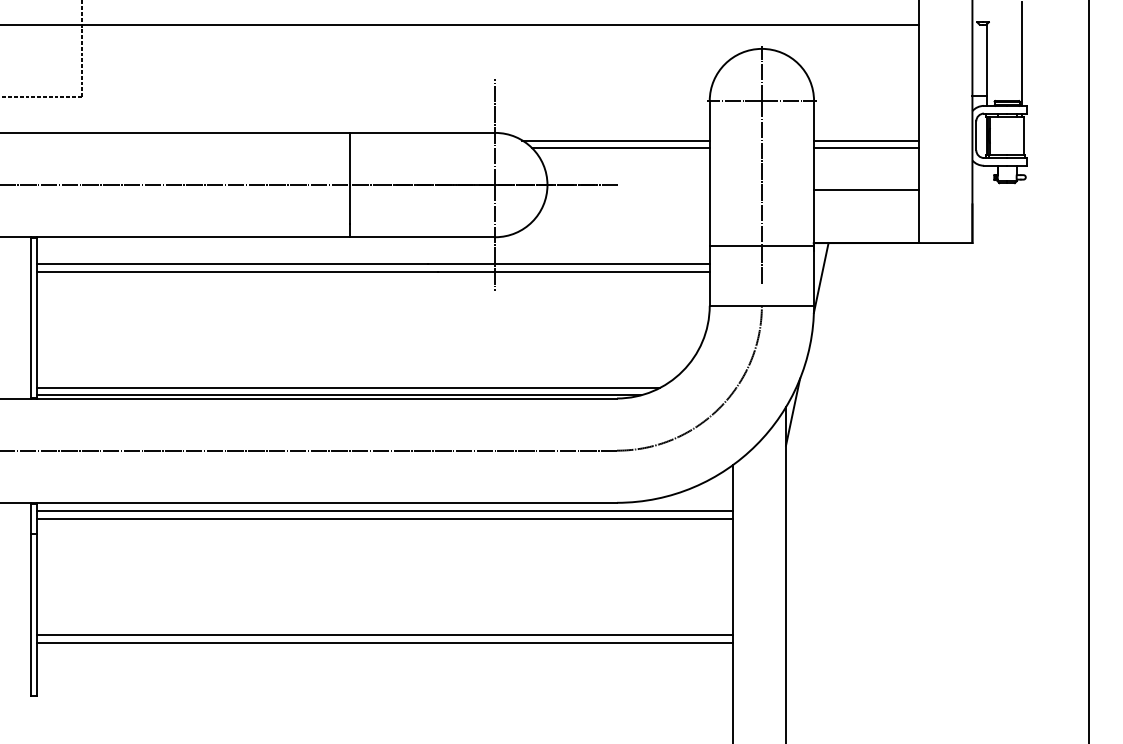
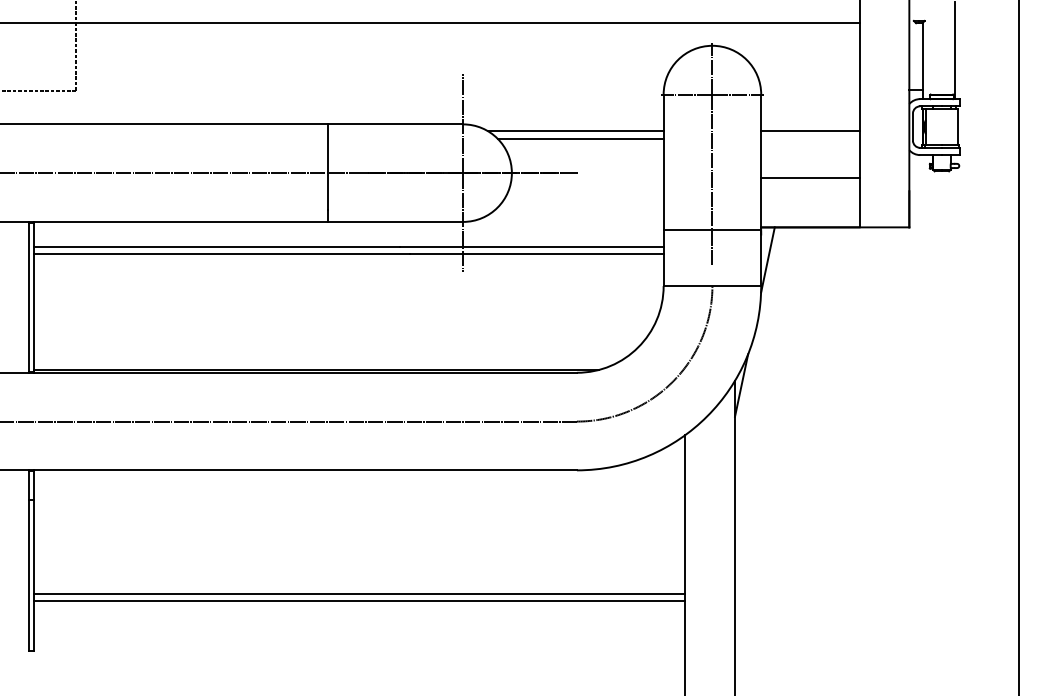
line: (866, 148) -> (810, 138), removed
line: (348, 387) -> (325, 362), removed
line: (384, 511) -> (359, 478), removed
line: (384, 519) -> (359, 485), removed

